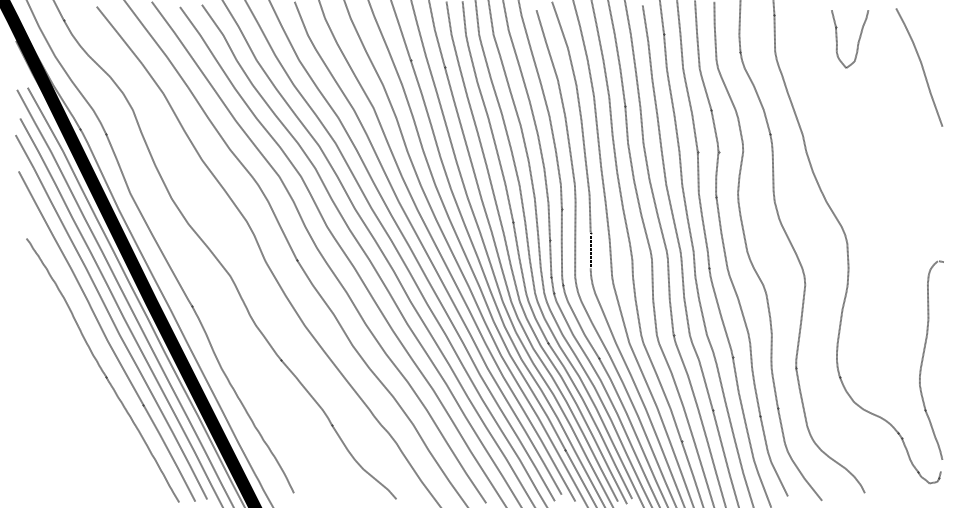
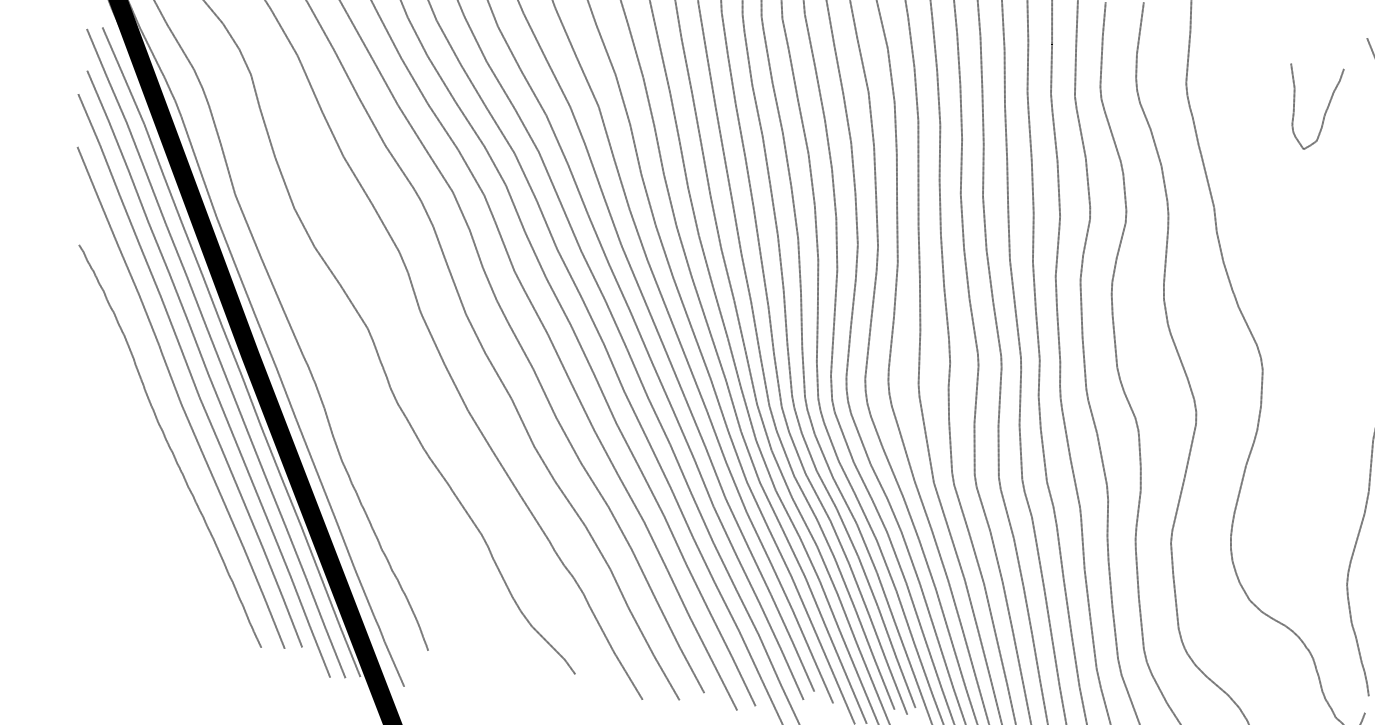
curve: (857, 42) -> (1323, 113), moved

